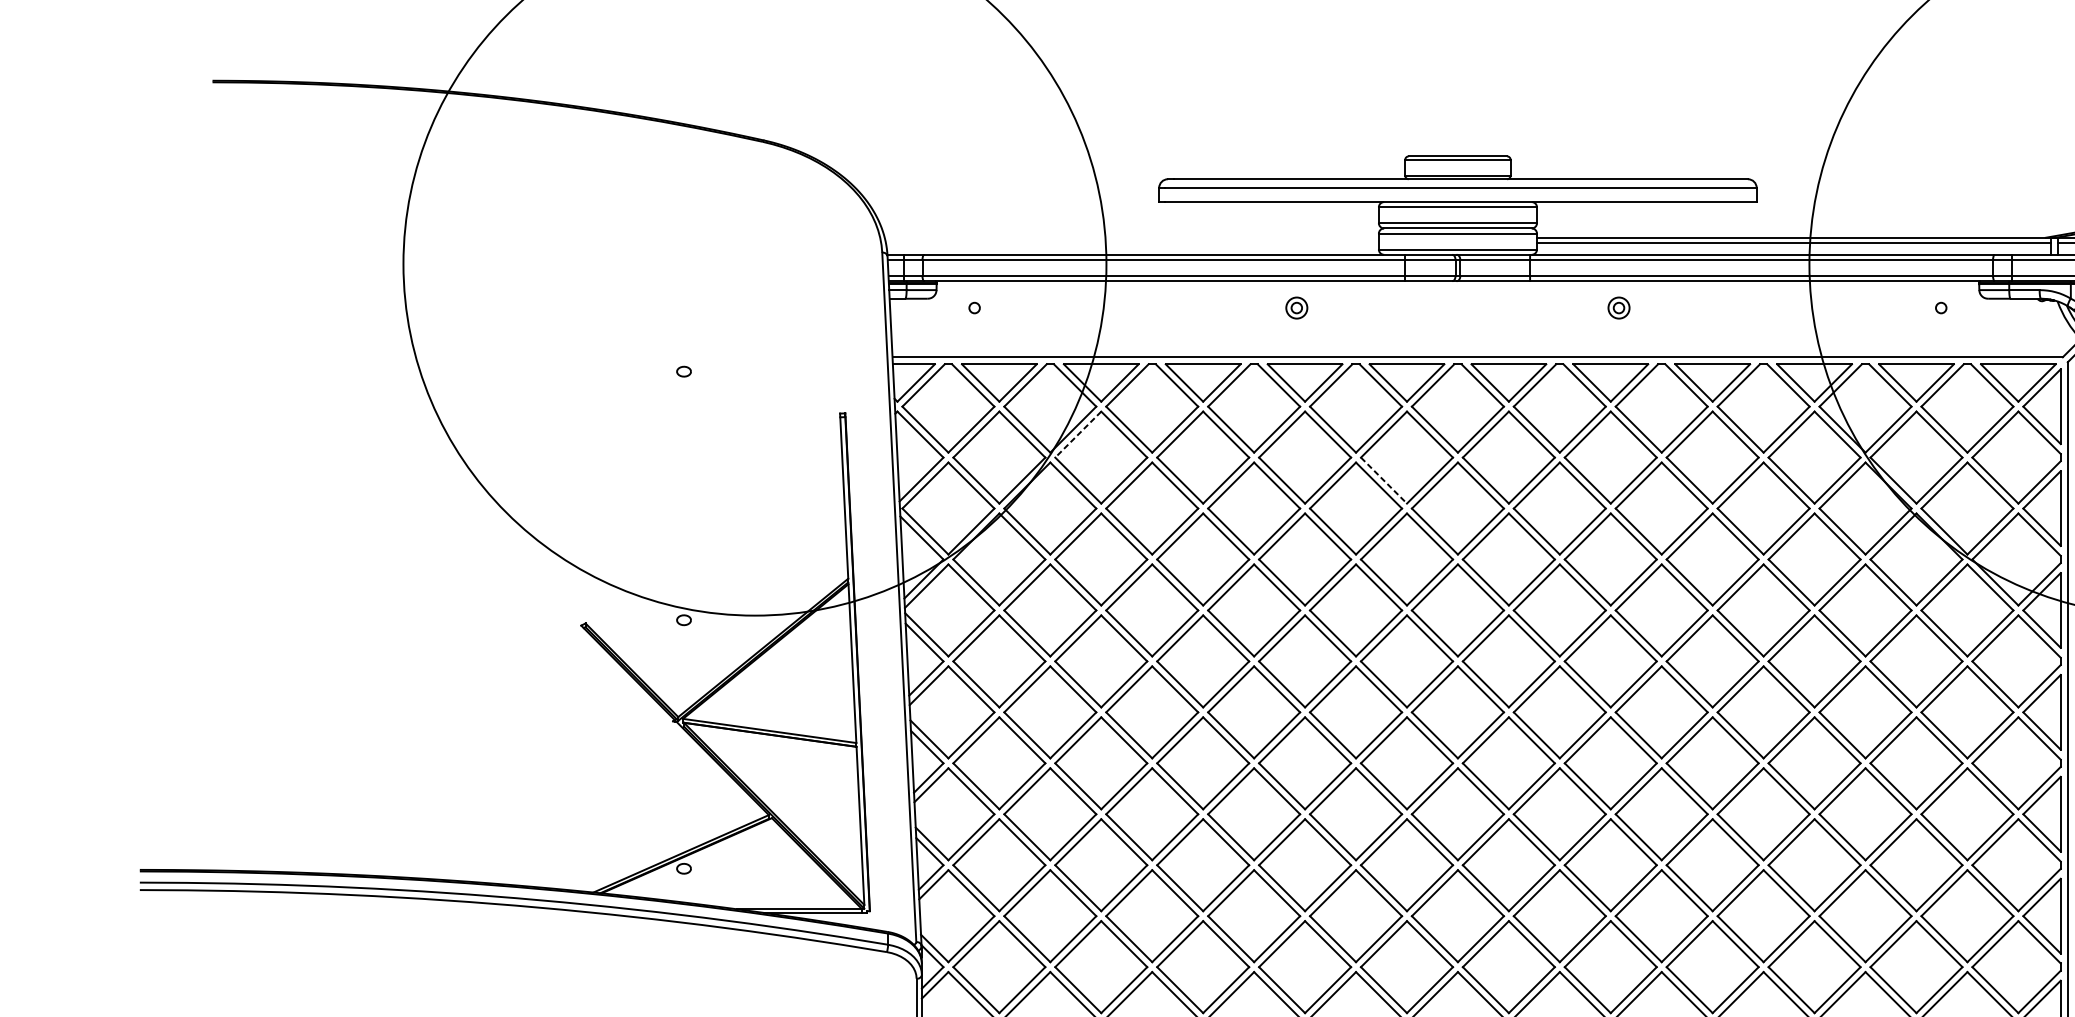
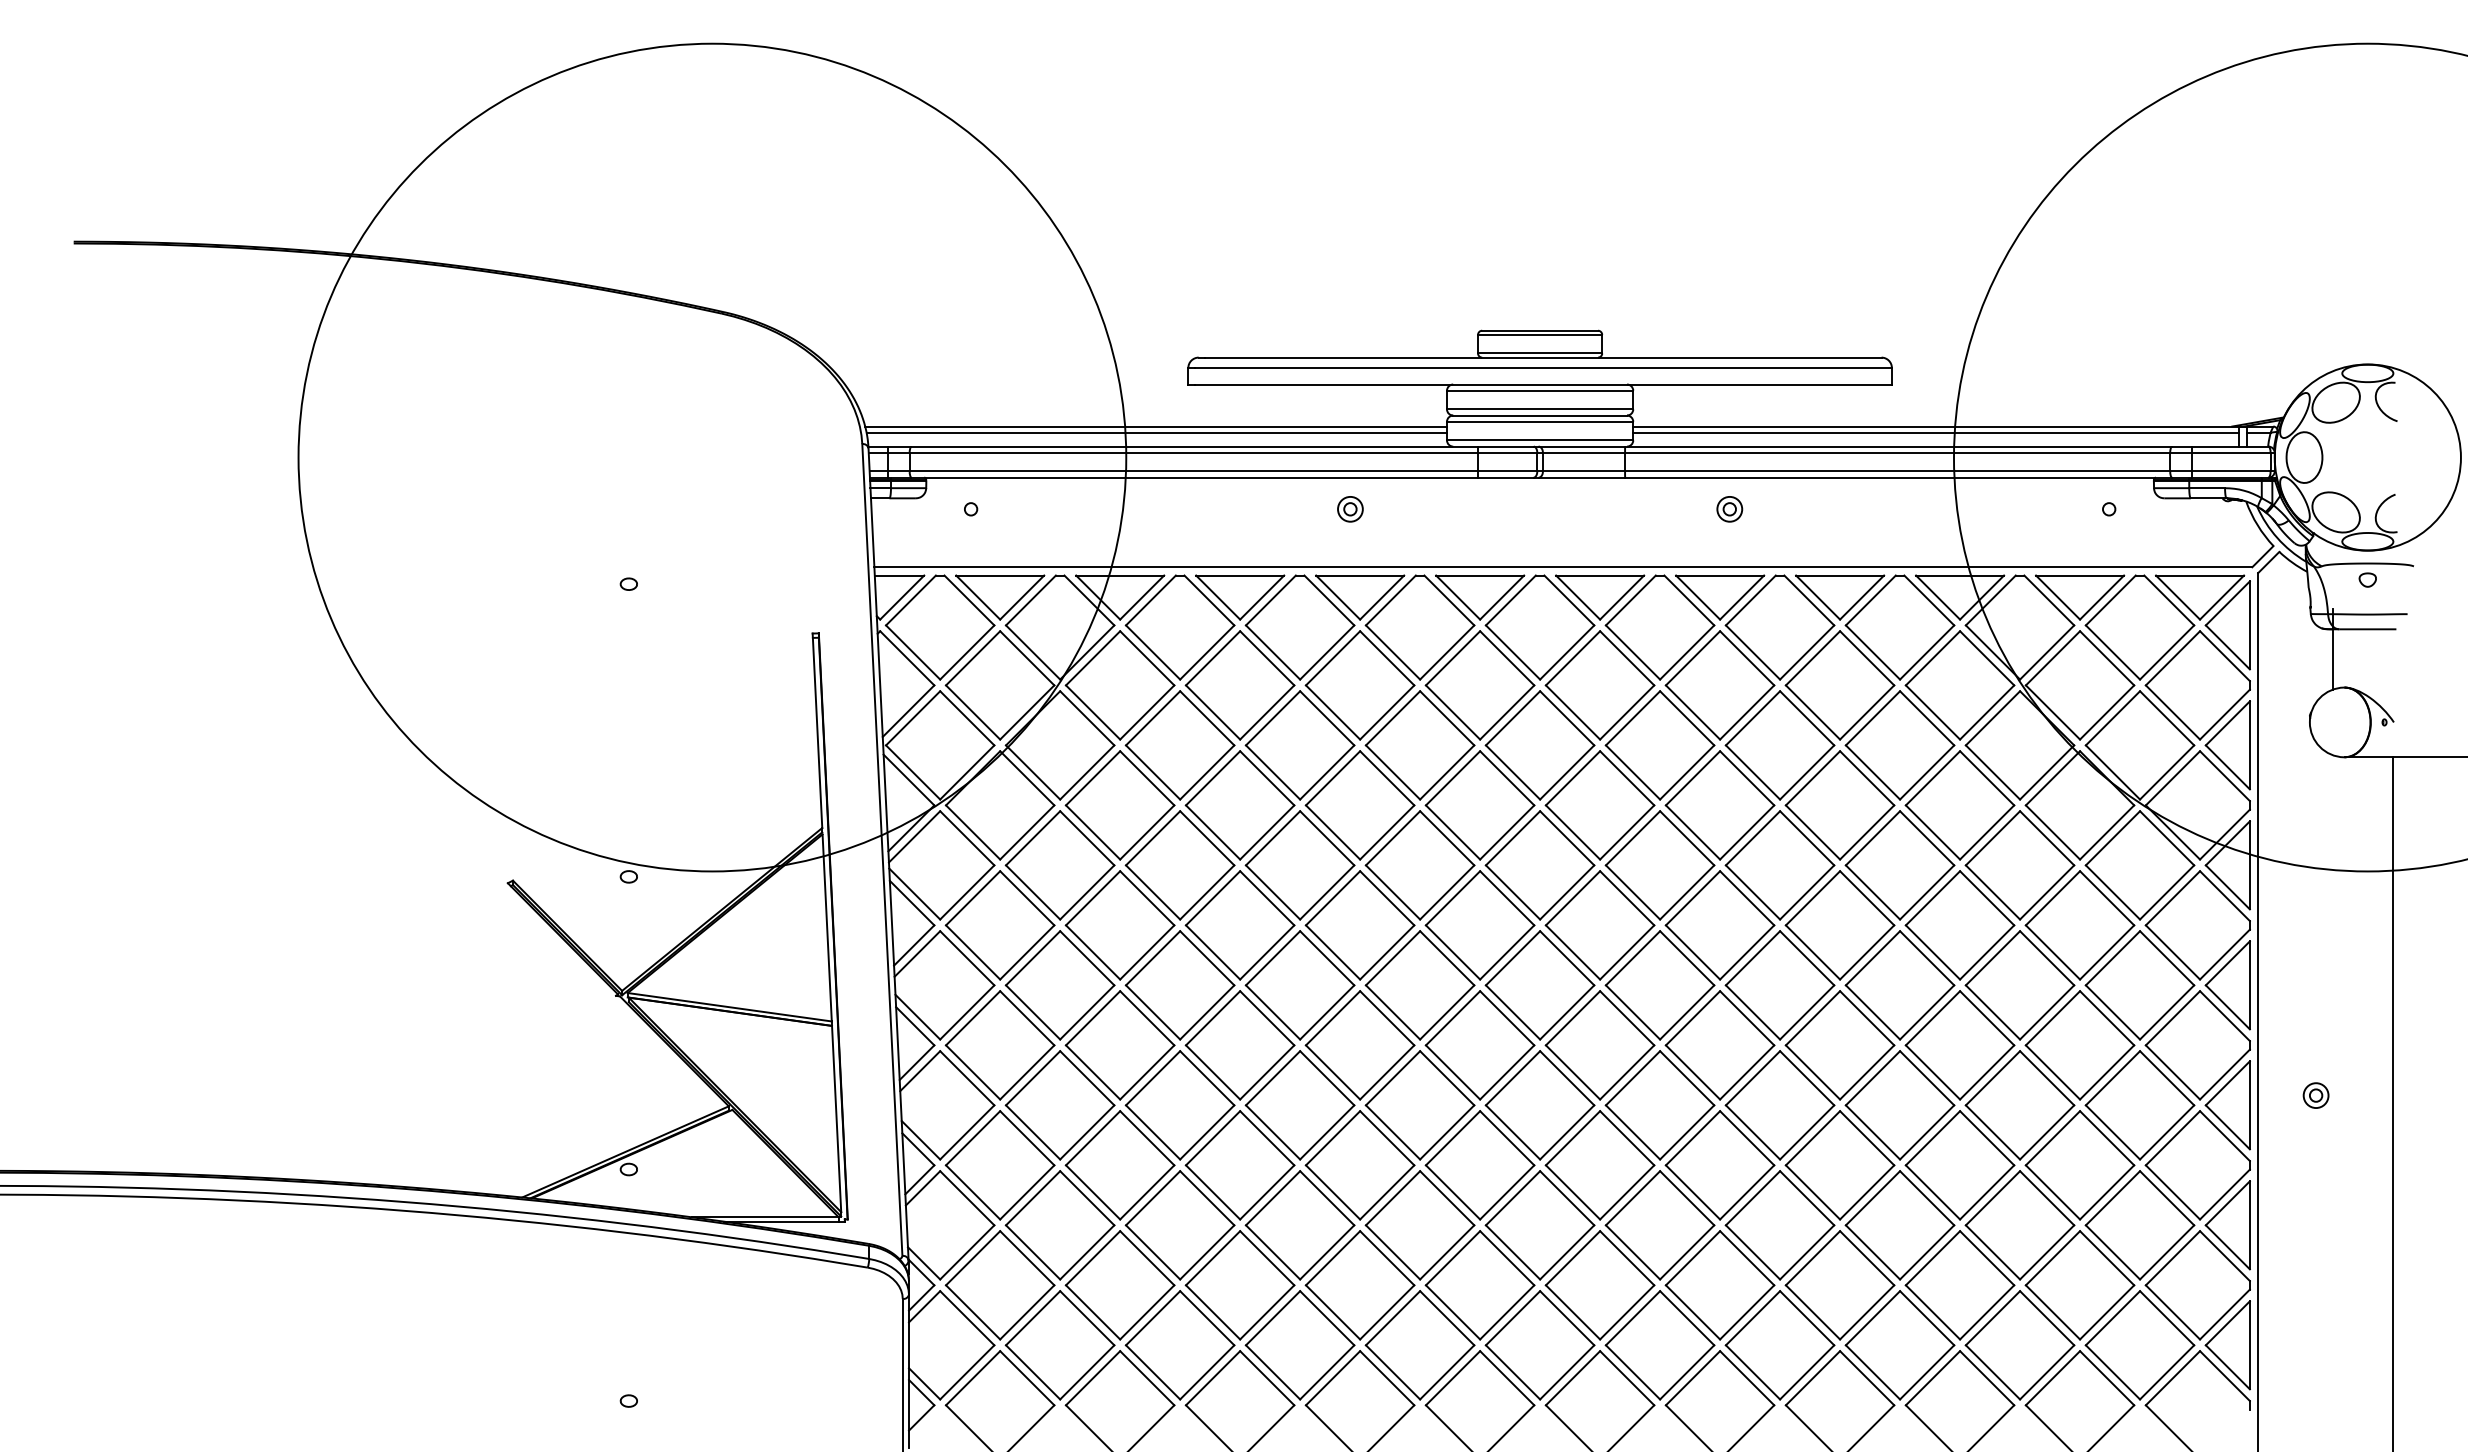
line: (1132, 237) -> (1156, 426), added
line: (1132, 242) -> (1156, 432), added
line: (1077, 434) -> (1092, 658), dashed -> solid
line: (1384, 480) -> (1453, 712), dashed -> solid

